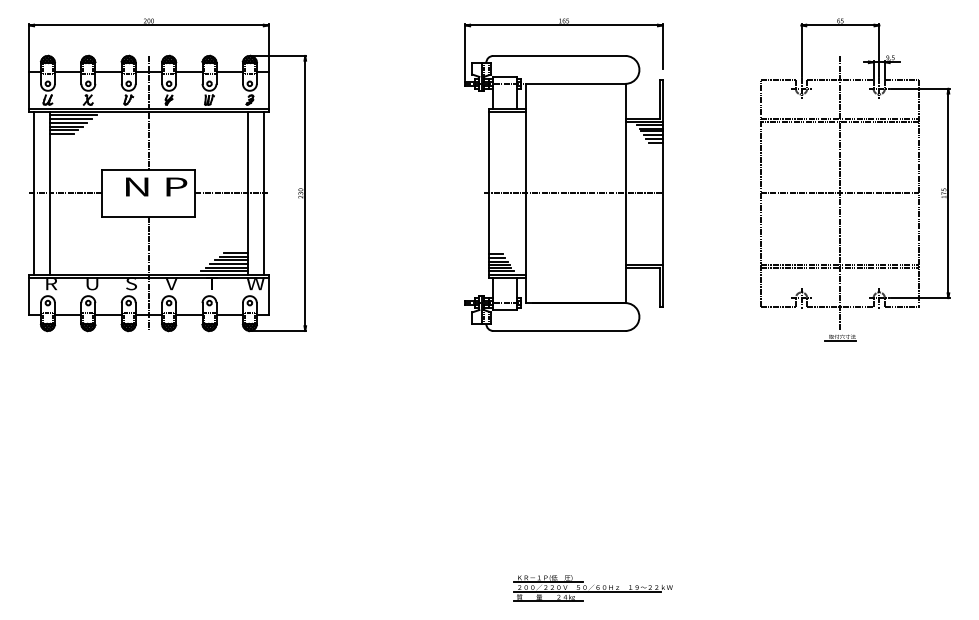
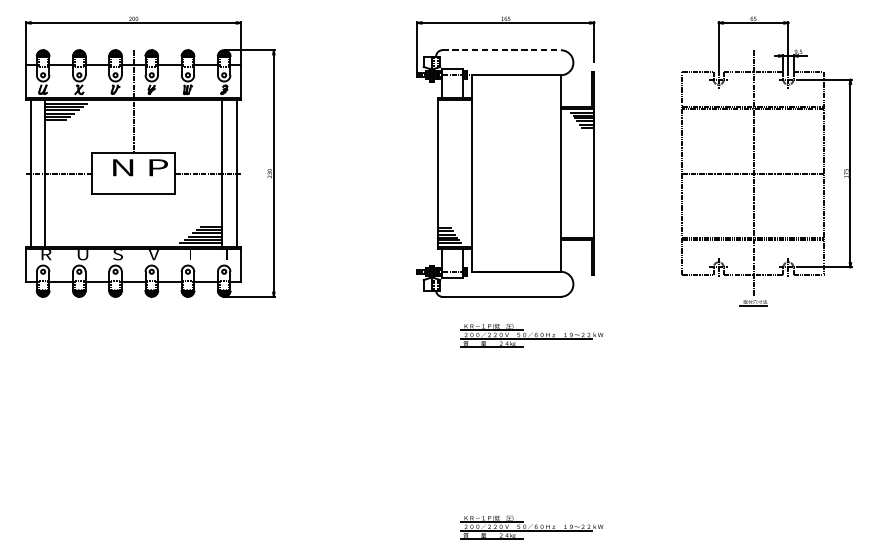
line: (559, 55) -> (501, 49), solid -> dashed
line: (573, 193) -> (514, 173), removed
line: (148, 273) -> (133, 245), removed
text: (255, 284) -> (229, 255), W -> T
part: (592, 374) -> (531, 335), added

